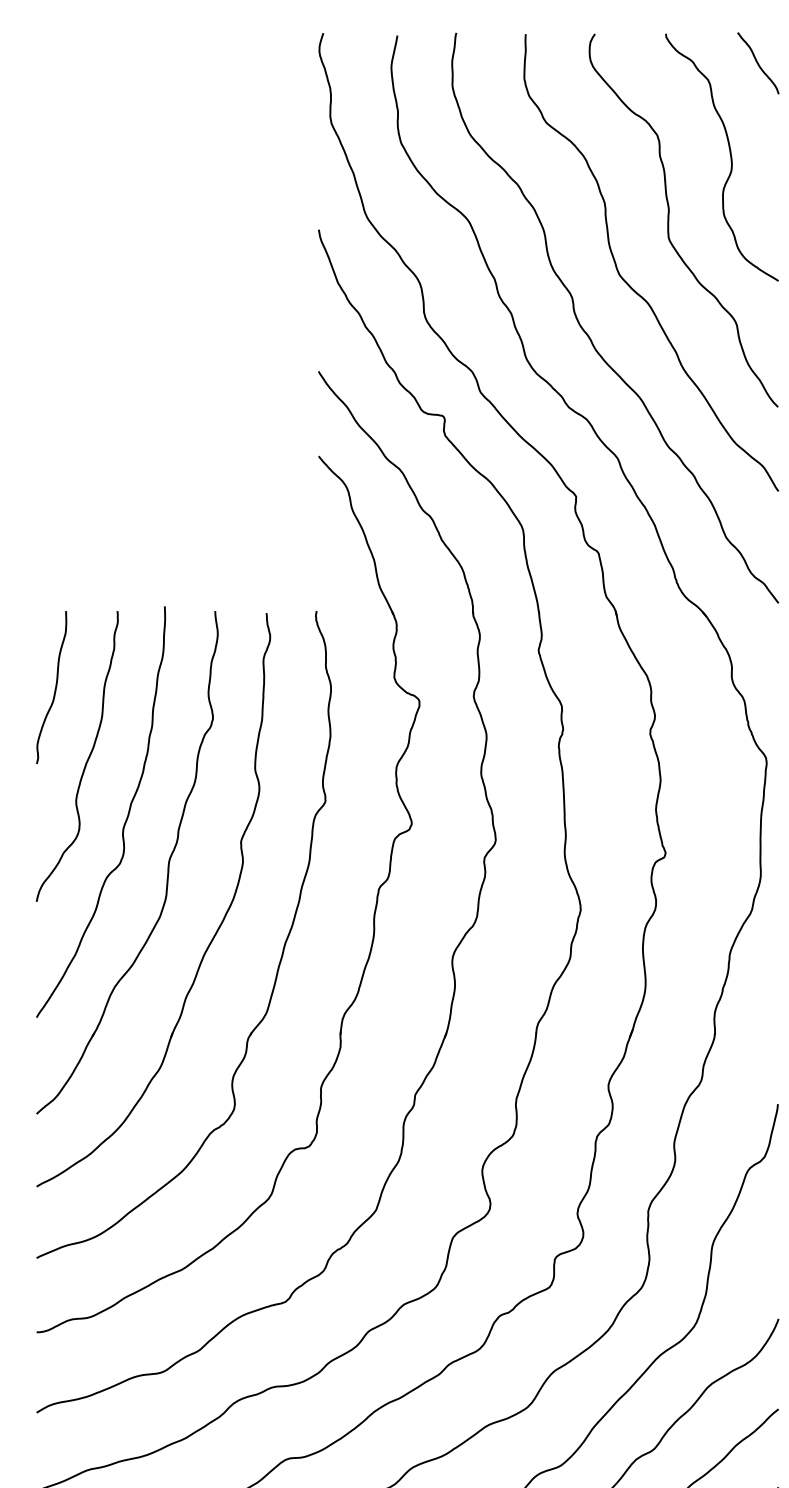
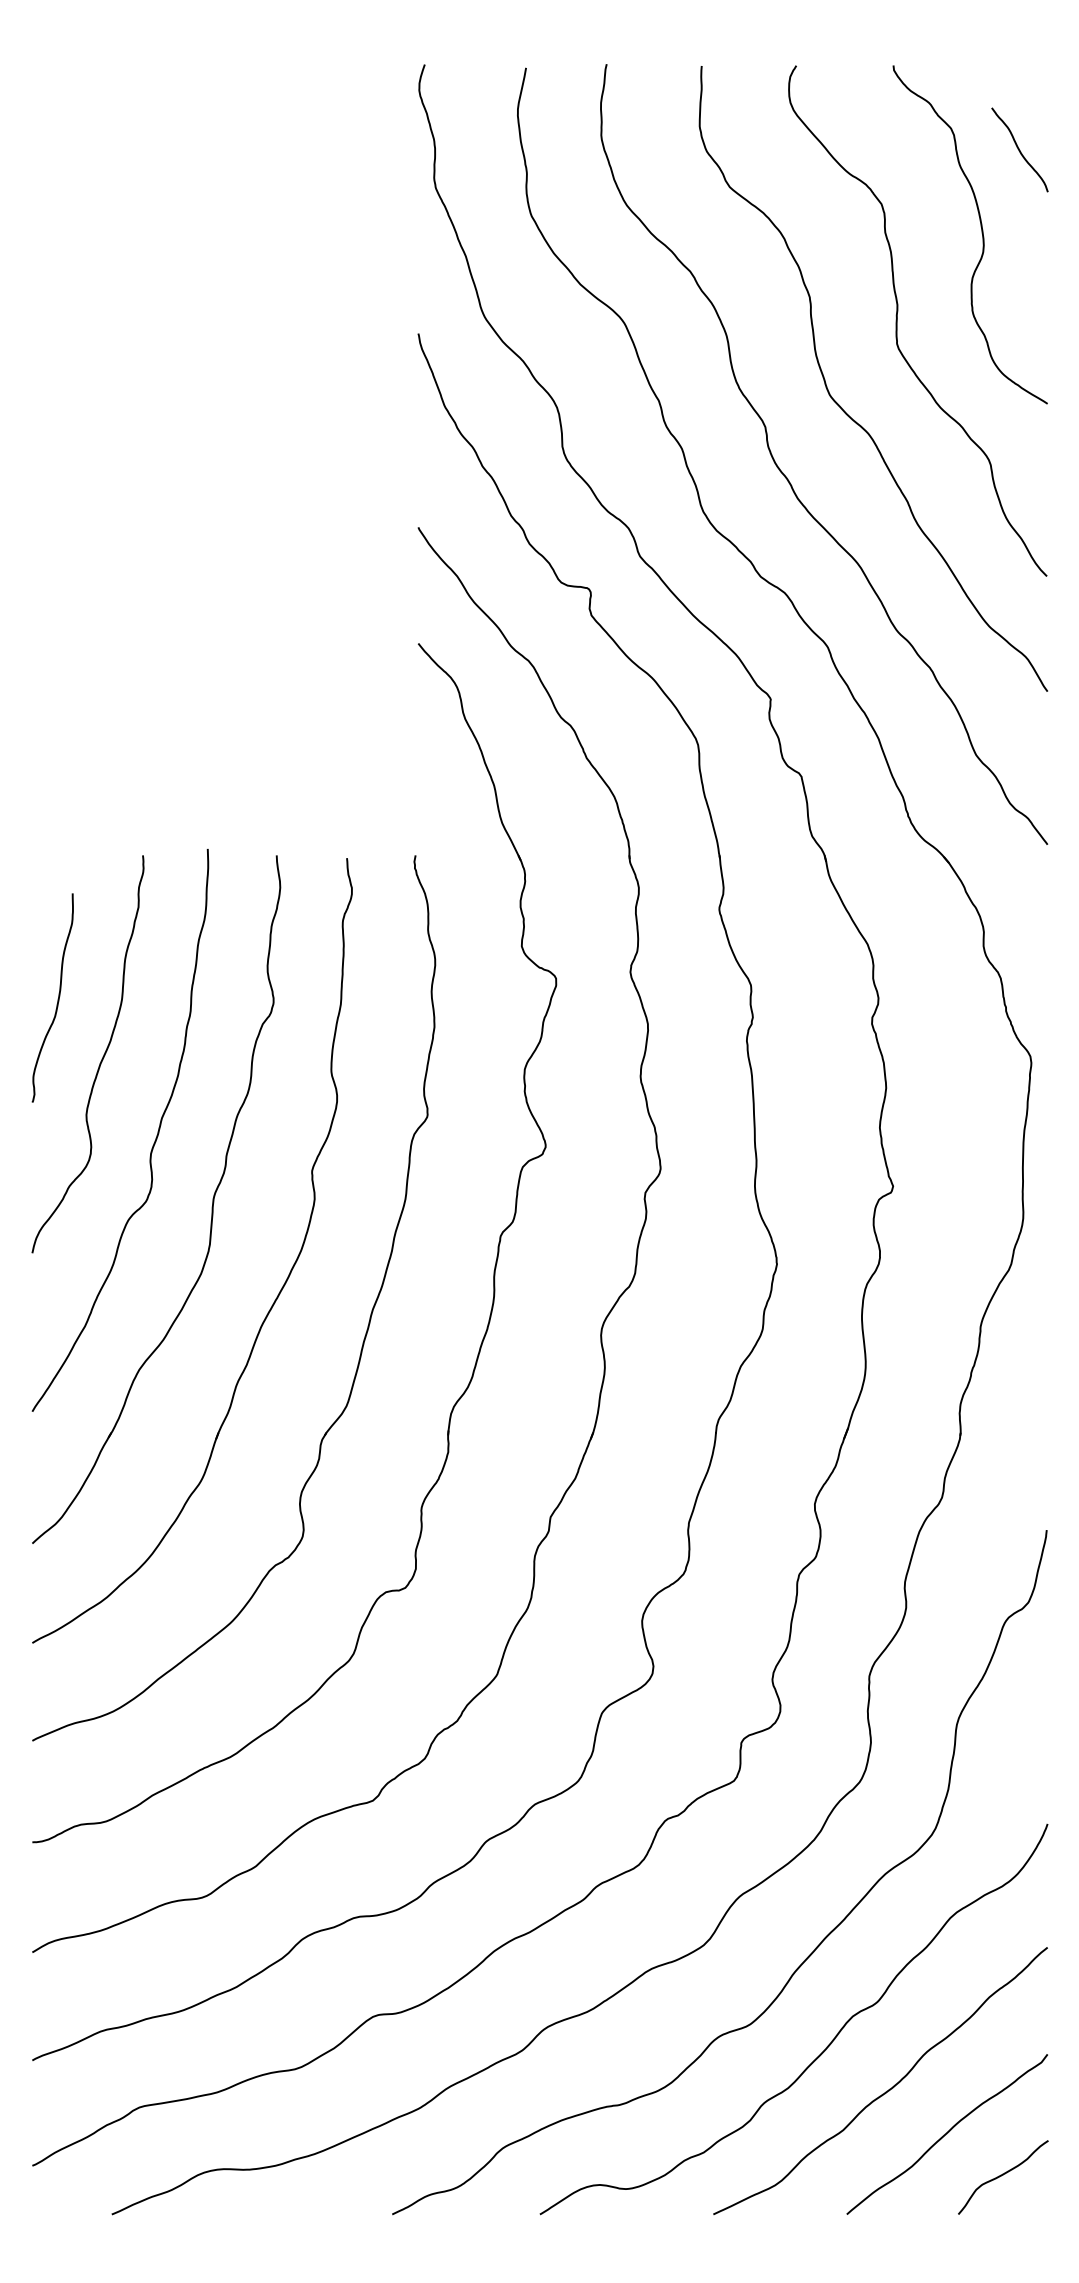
curve: (758, 63) -> (1019, 149), moved
curve: (55, 688) -> (57, 999), moved

